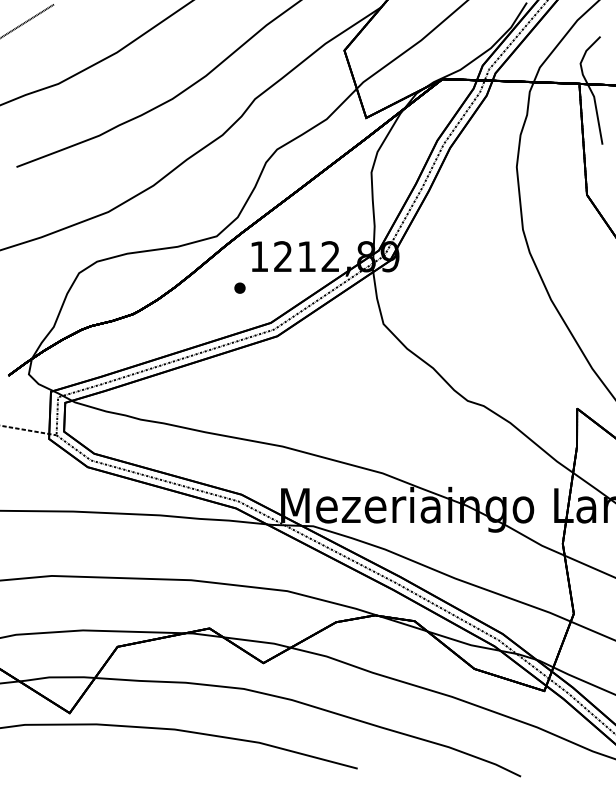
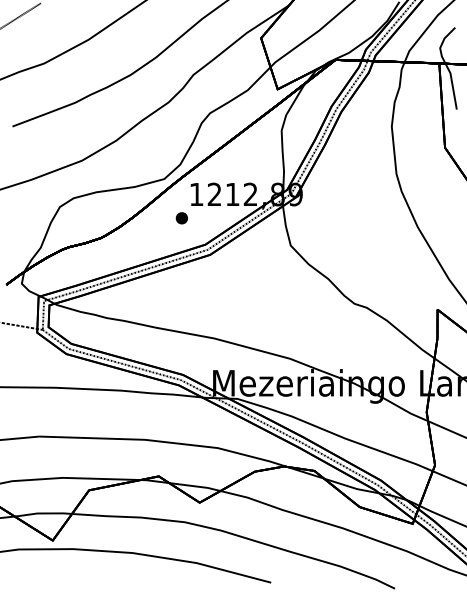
part: (239, 288) -> (181, 218), size x1.43

